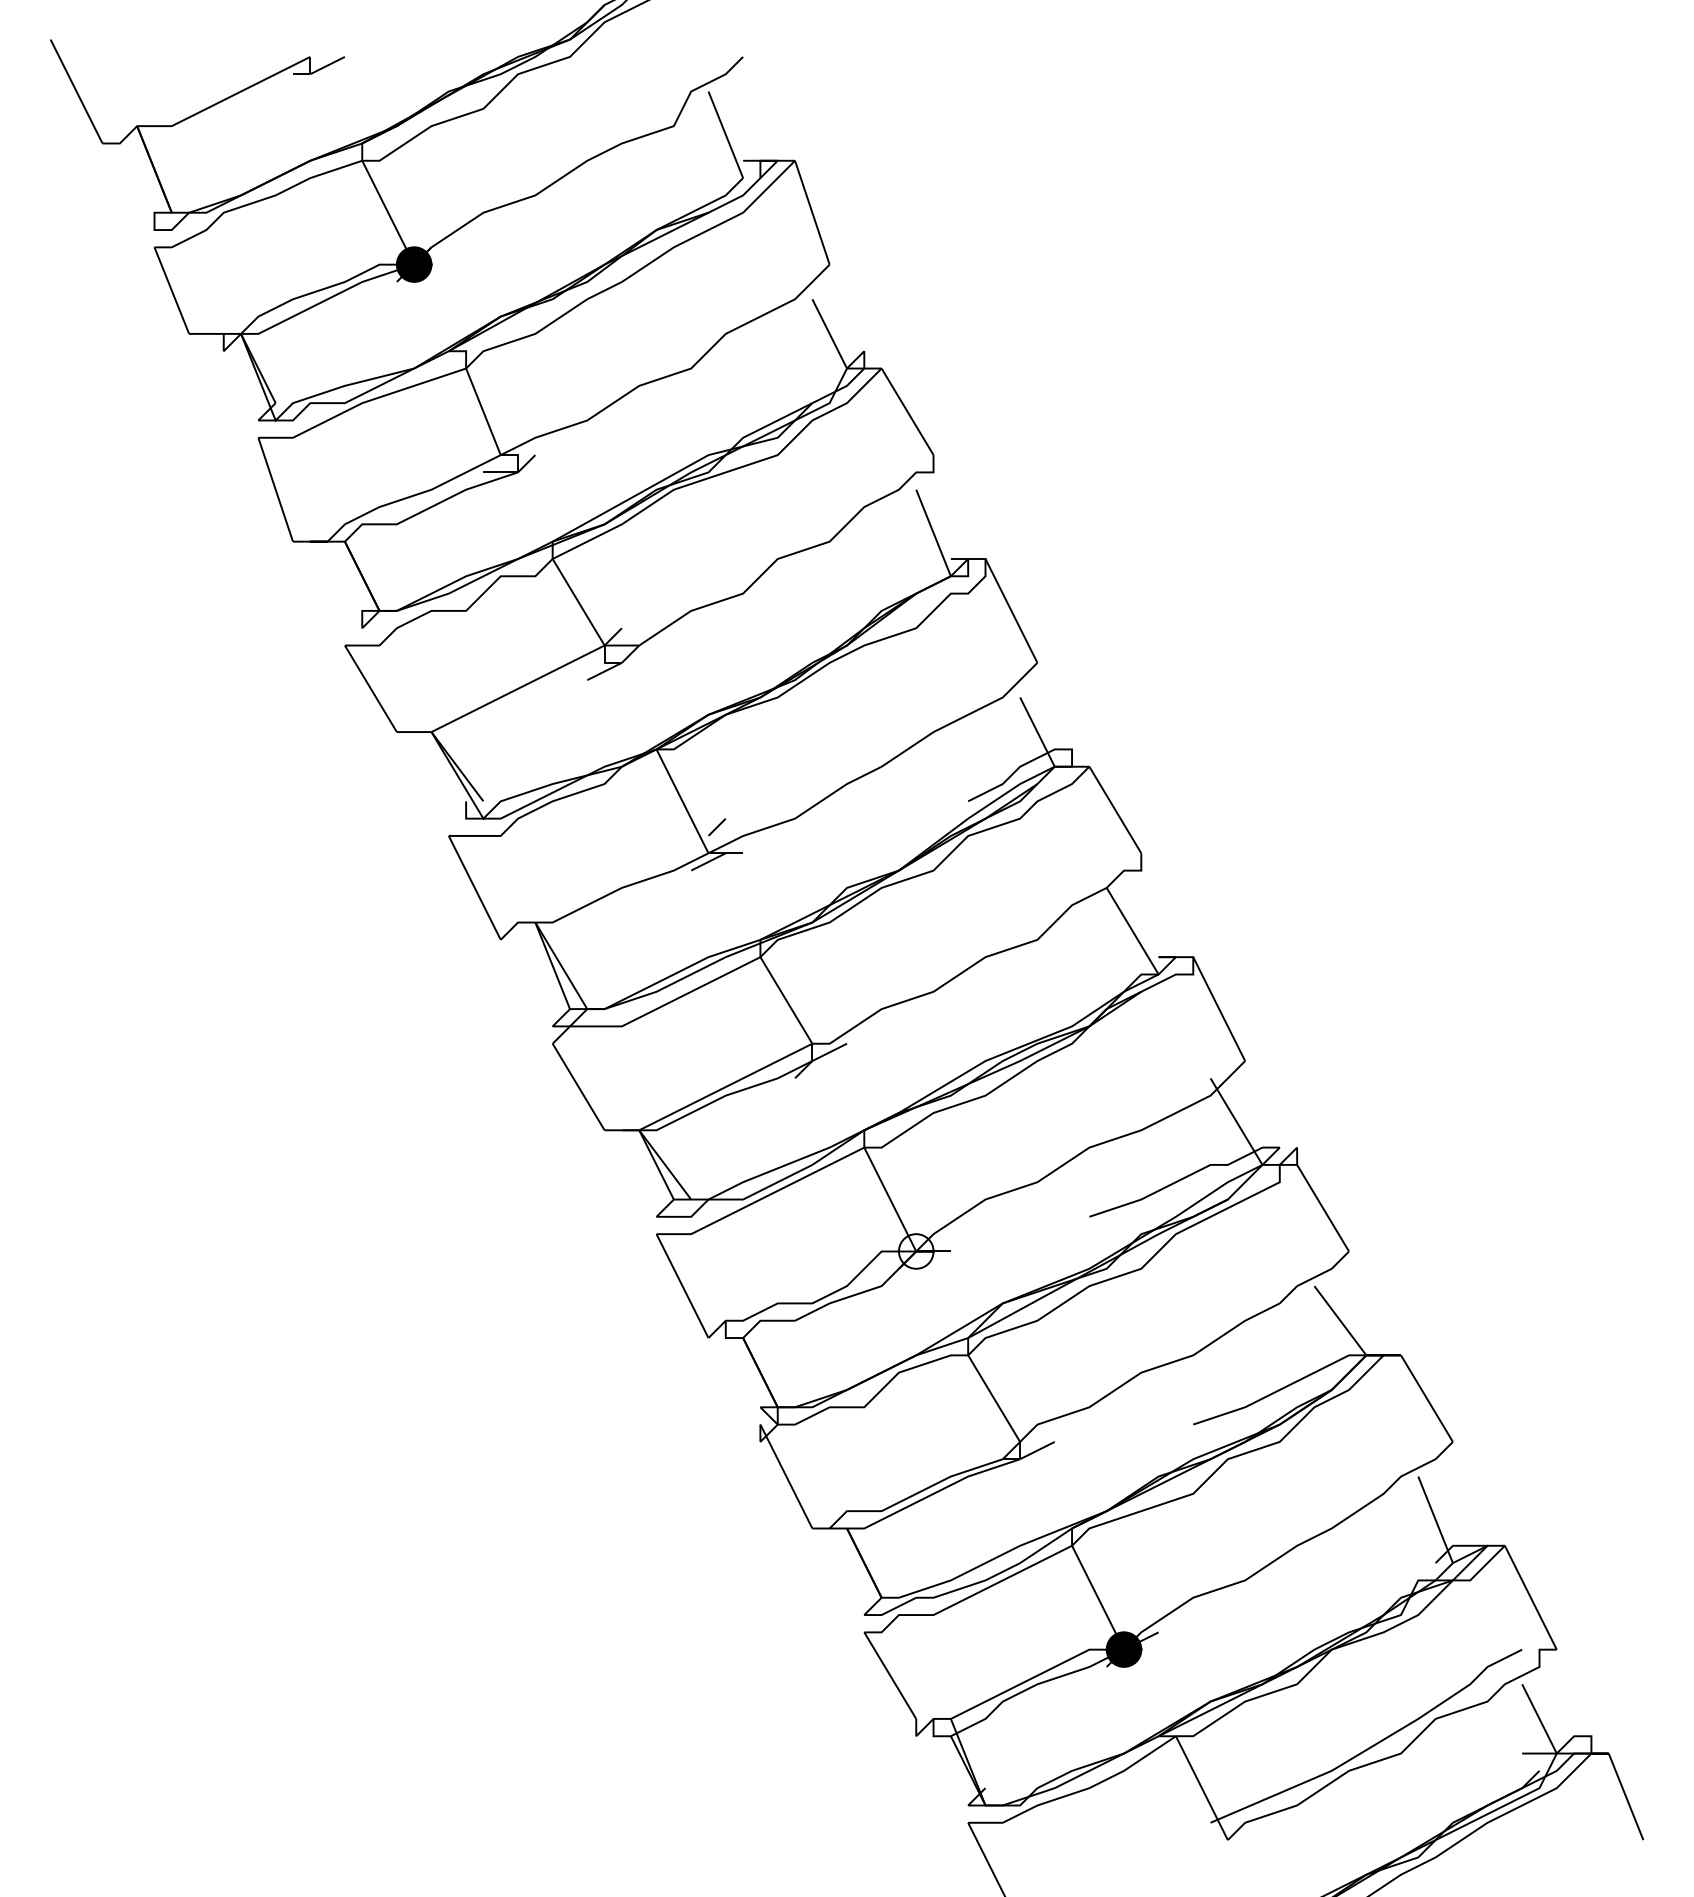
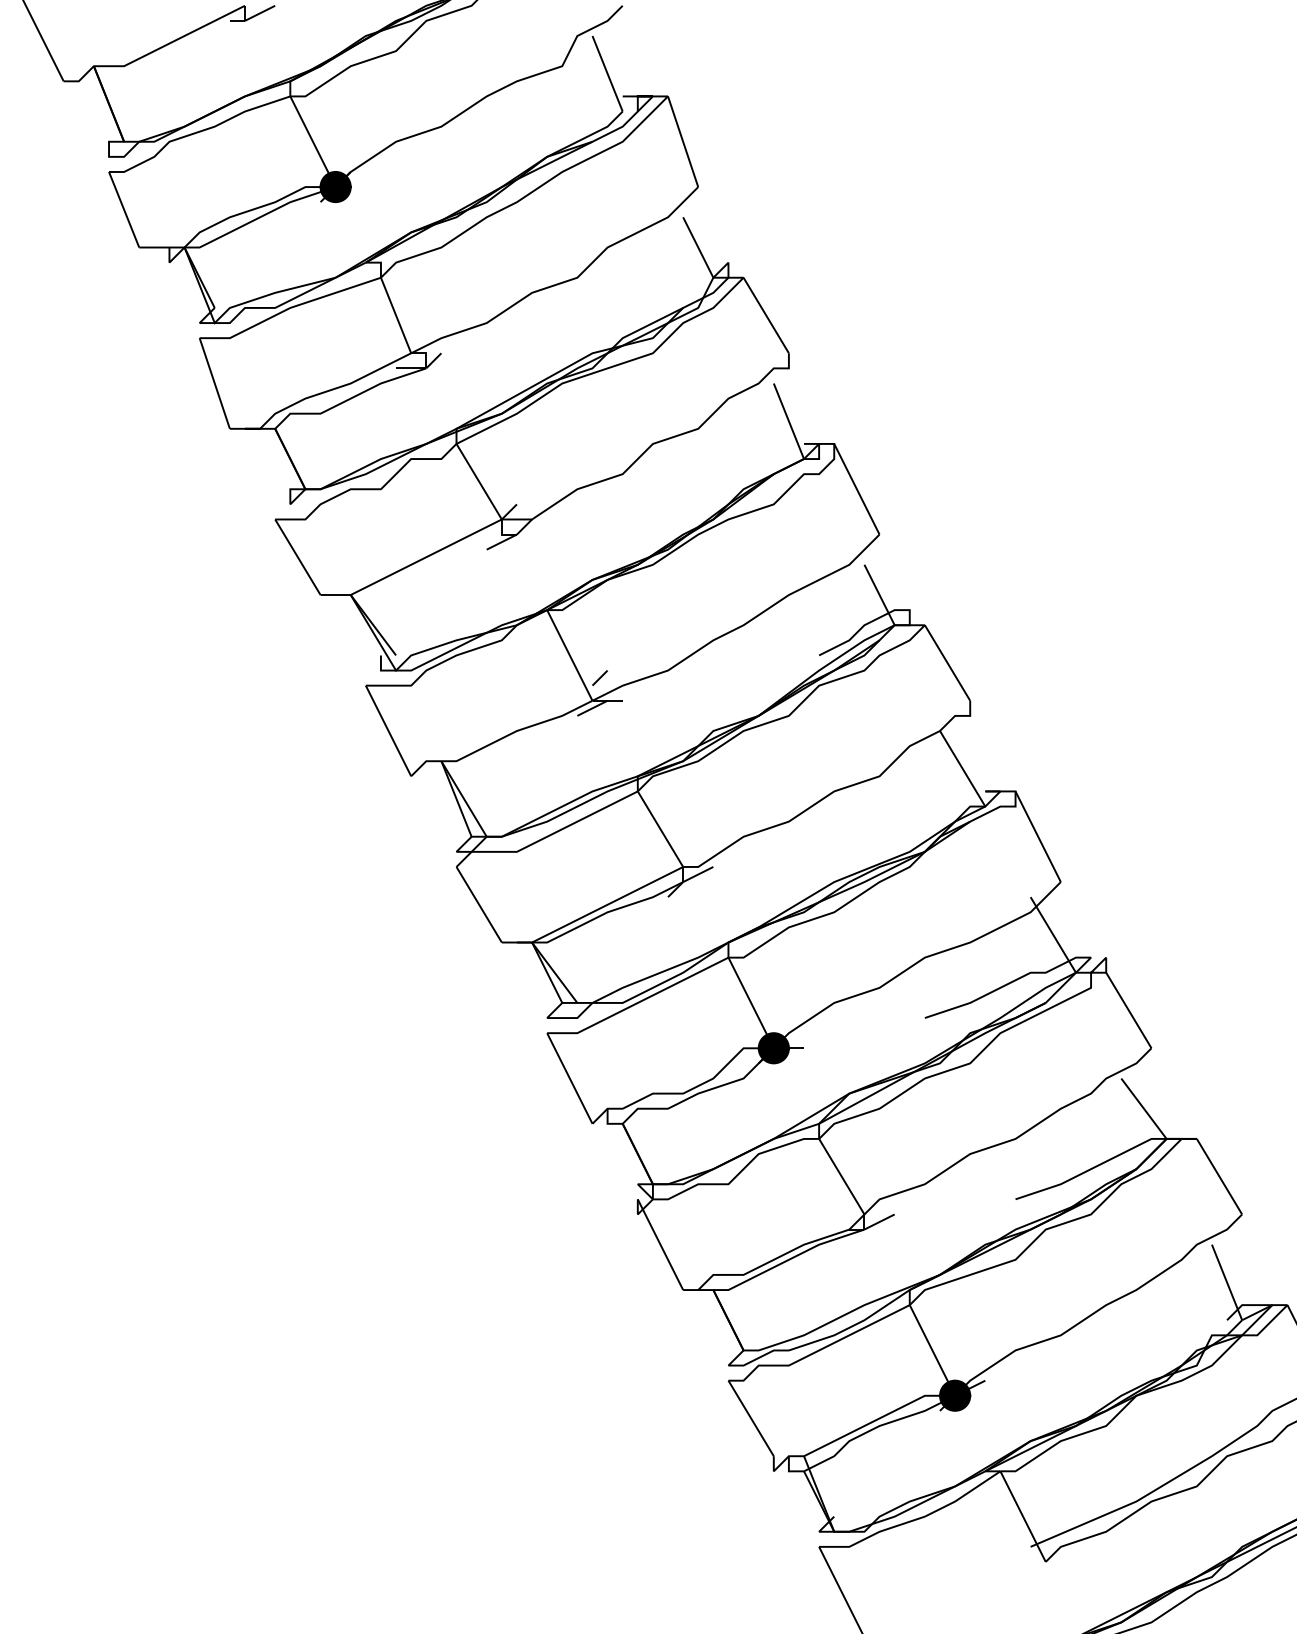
fill: (915, 1251) -> (773, 1048), added

